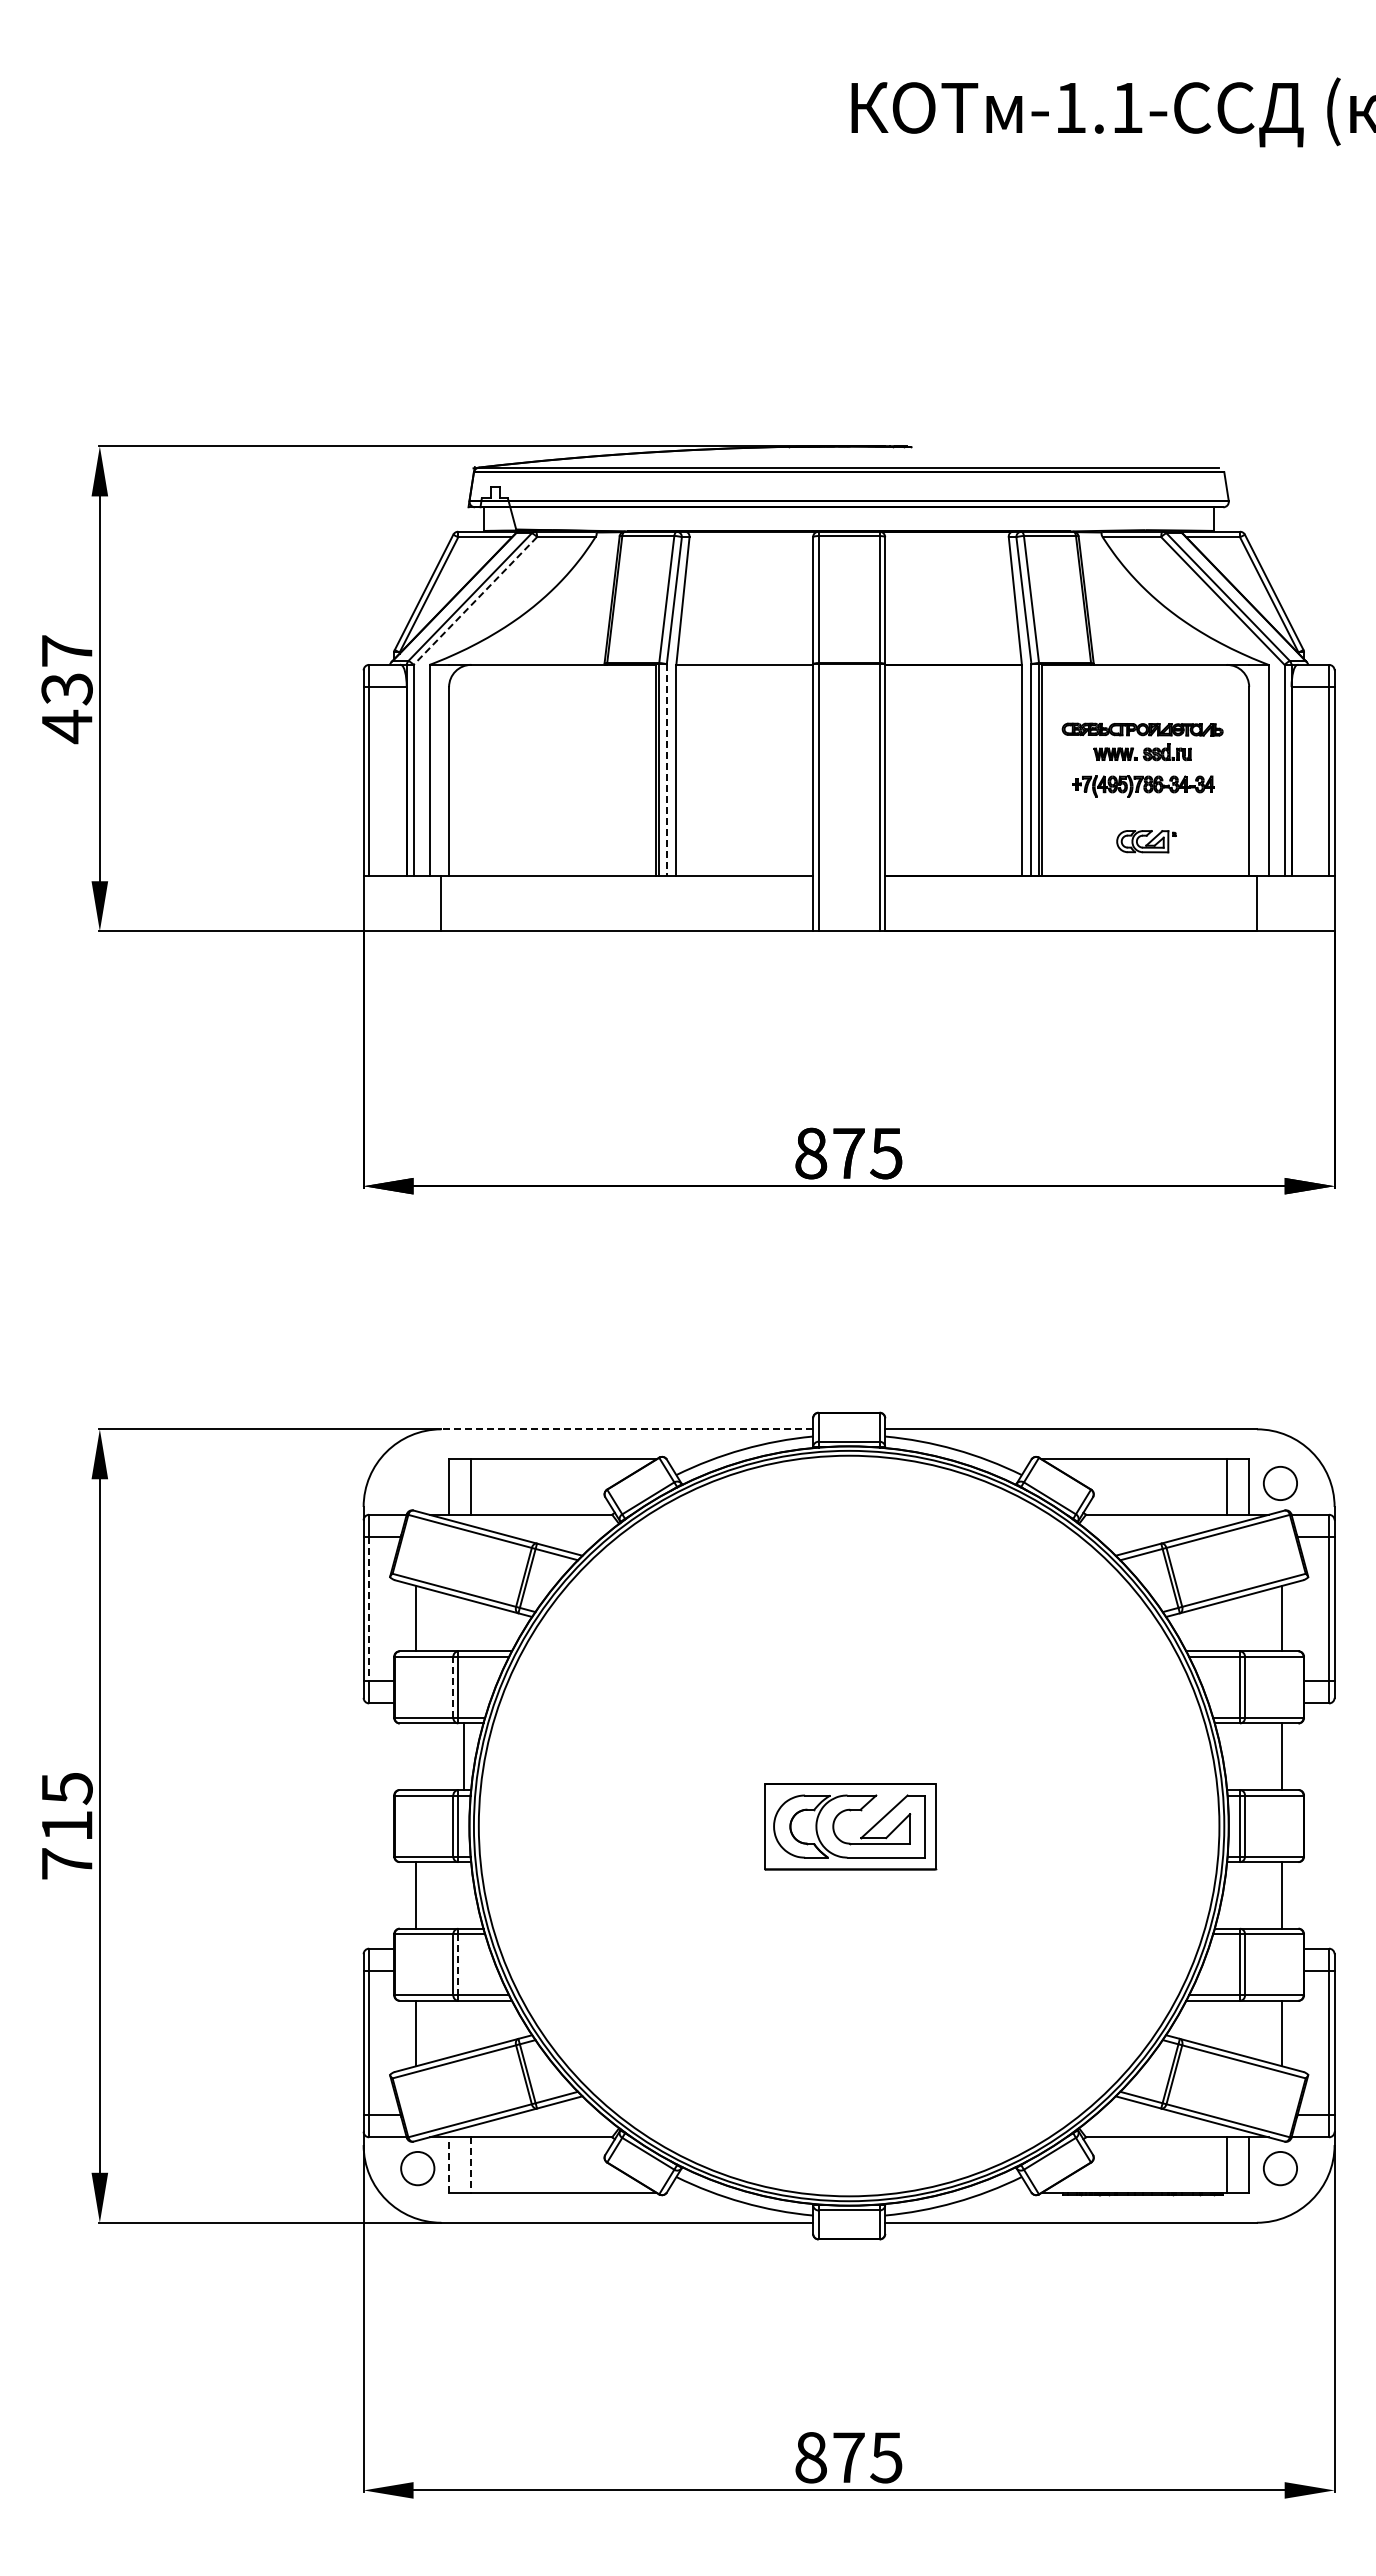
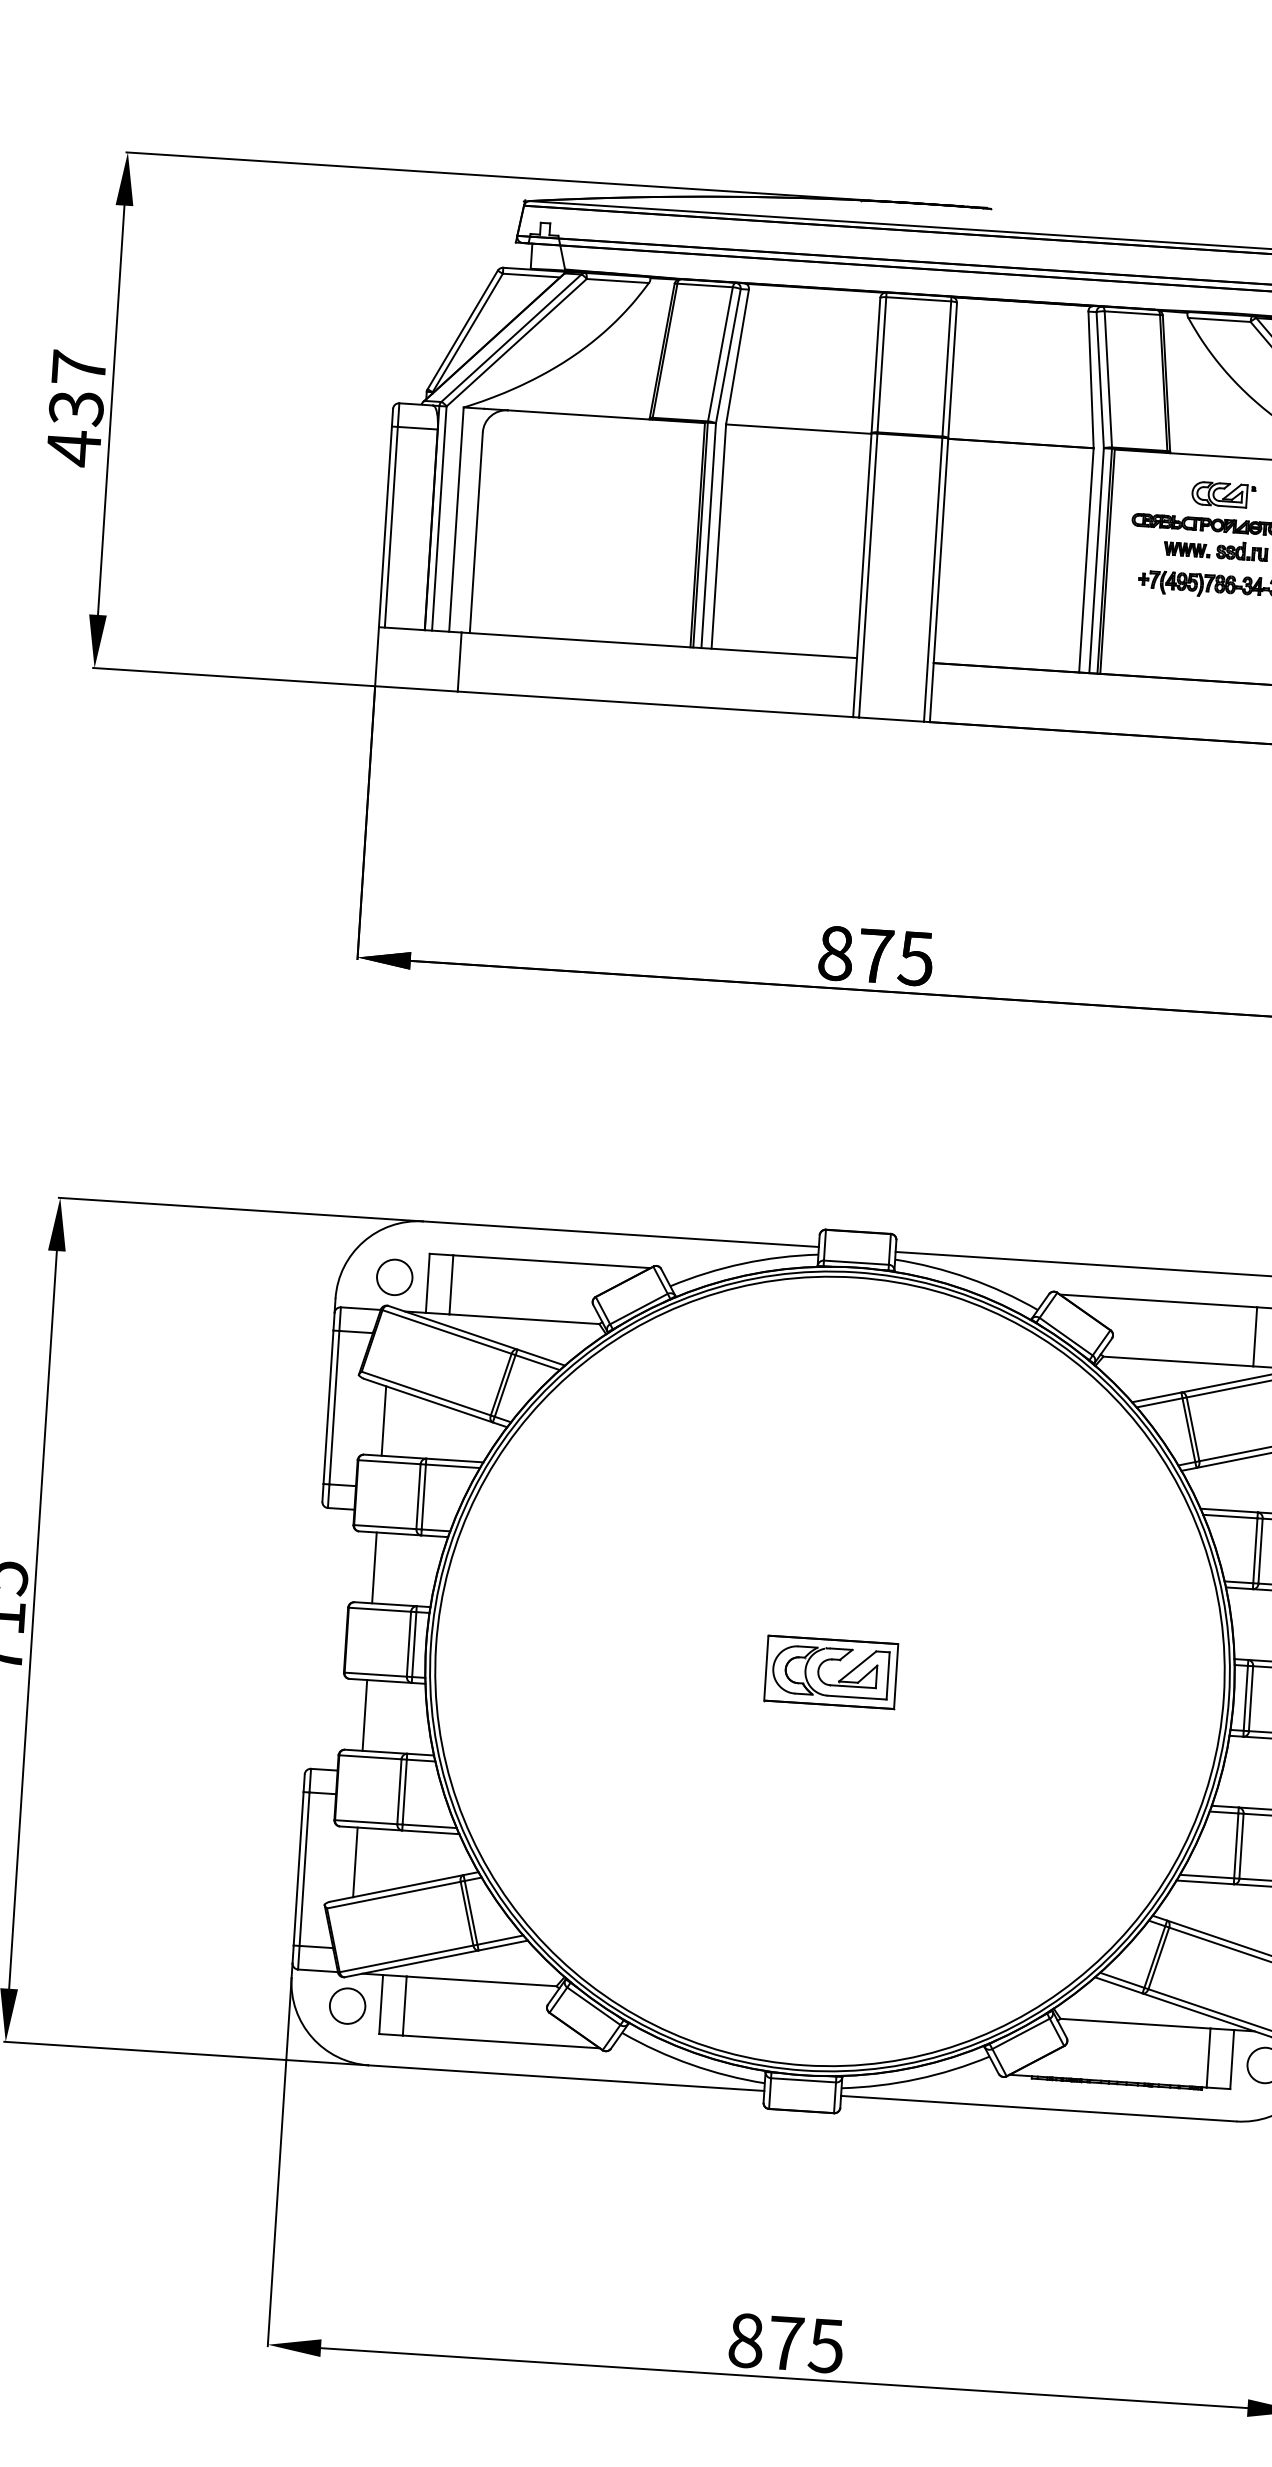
line: (475, 601) -> (516, 343), dashed -> solid
line: (666, 770) -> (708, 536), dashed -> solid
part: (1146, 841) -> (1223, 494), moved
line: (627, 1429) -> (621, 1234), dashed -> solid
circle: (417, 1483) -> (394, 1277), added
line: (369, 1609) -> (334, 1408), dashed -> solid
line: (453, 1687) -> (418, 1496), dashed -> solid
line: (464, 1756) -> (374, 1567), moved
part: (850, 1826) -> (831, 1672), size x0.71
line: (458, 1964) -> (404, 1791), dashed -> solid
line: (449, 2165) -> (381, 2005), dashed -> solid
line: (471, 2165) -> (404, 2006), dashed -> solid

